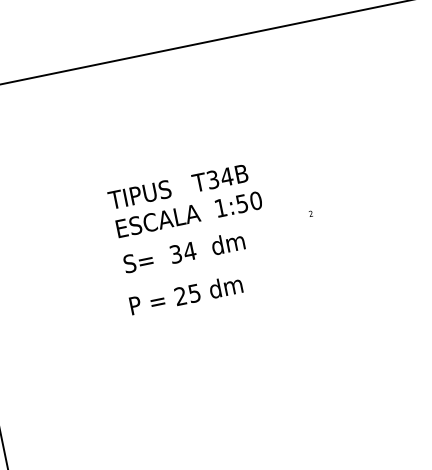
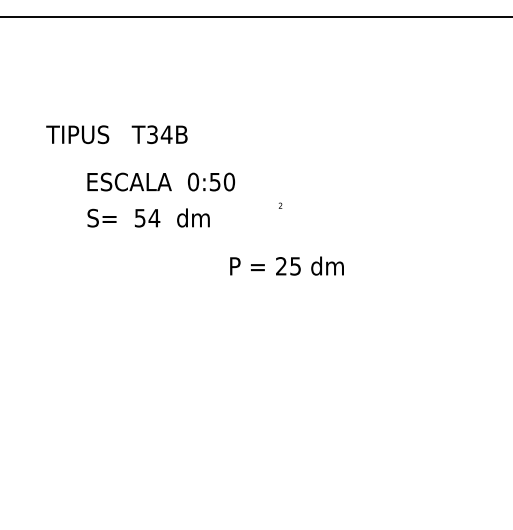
text: (177, 186) -> (116, 134), moved
text: (220, 207) -> (193, 181), 1:50 -> 0:50
text: (176, 253) -> (140, 217), 34 -> 54
text: (185, 294) -> (286, 265), moved

